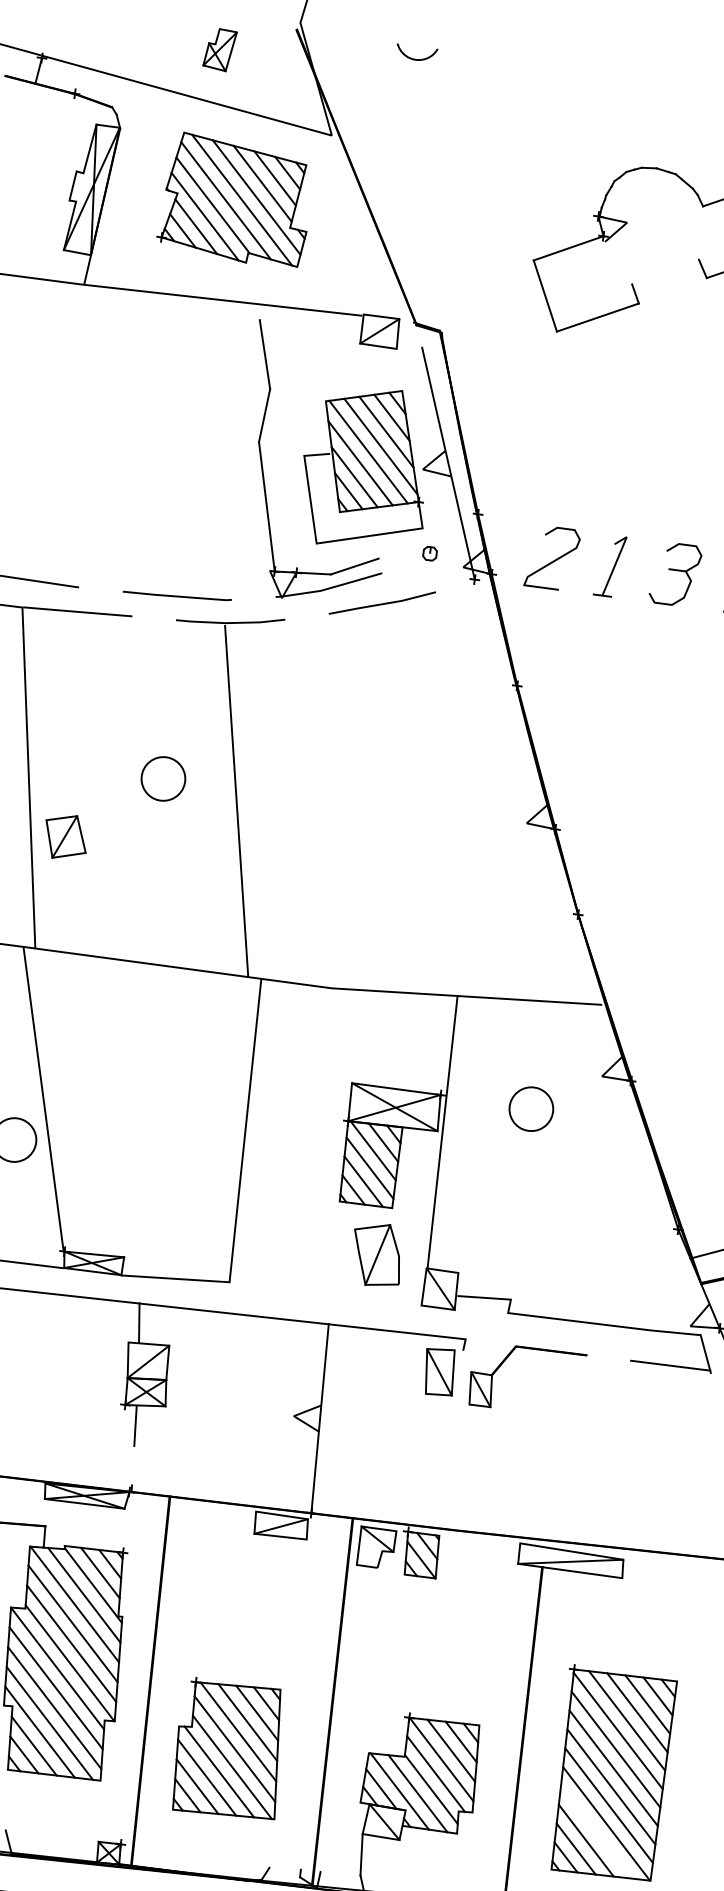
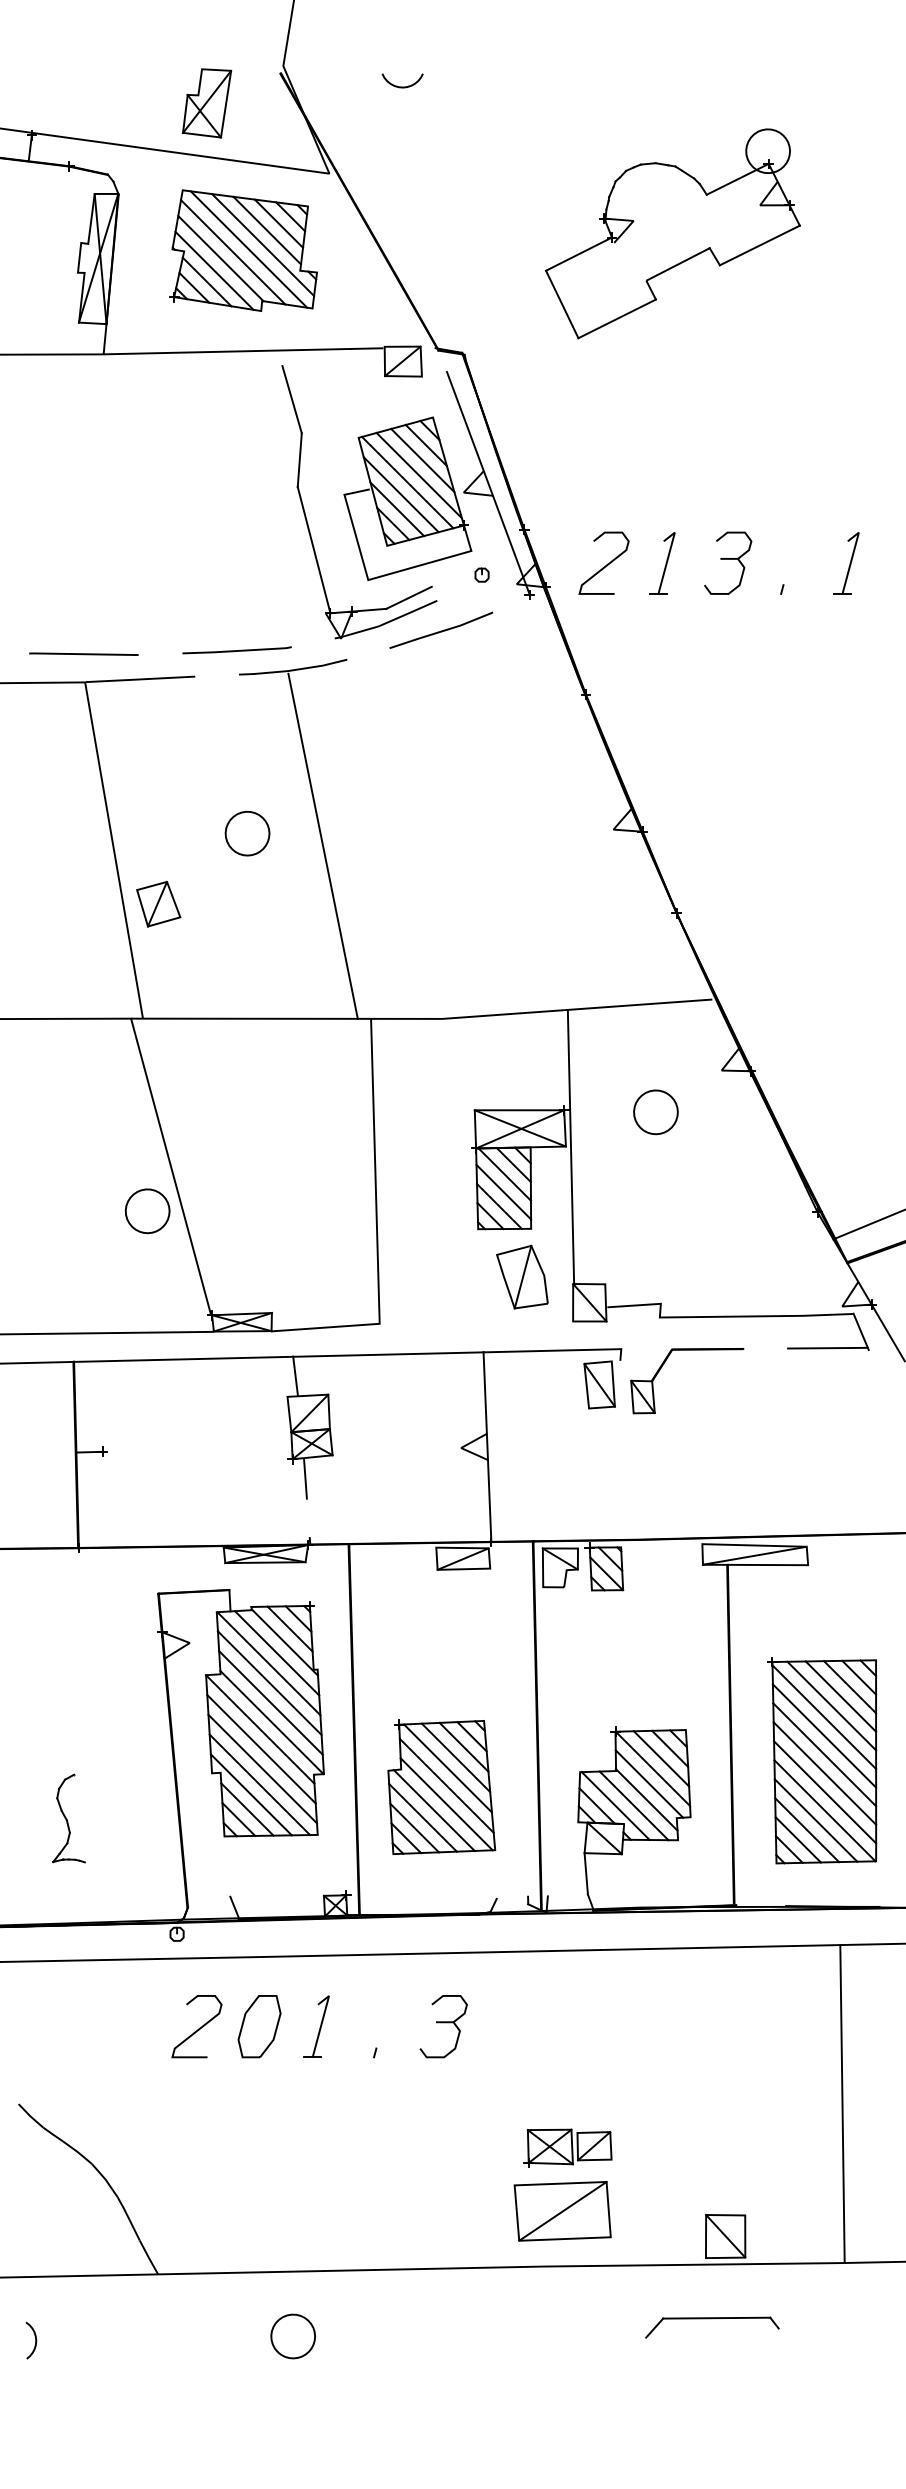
part: (220, 49) -> (207, 103), size x1.67
line: (665, 271) -> (678, 264), added
line: (595, 1832) -> (815, 1820), added

